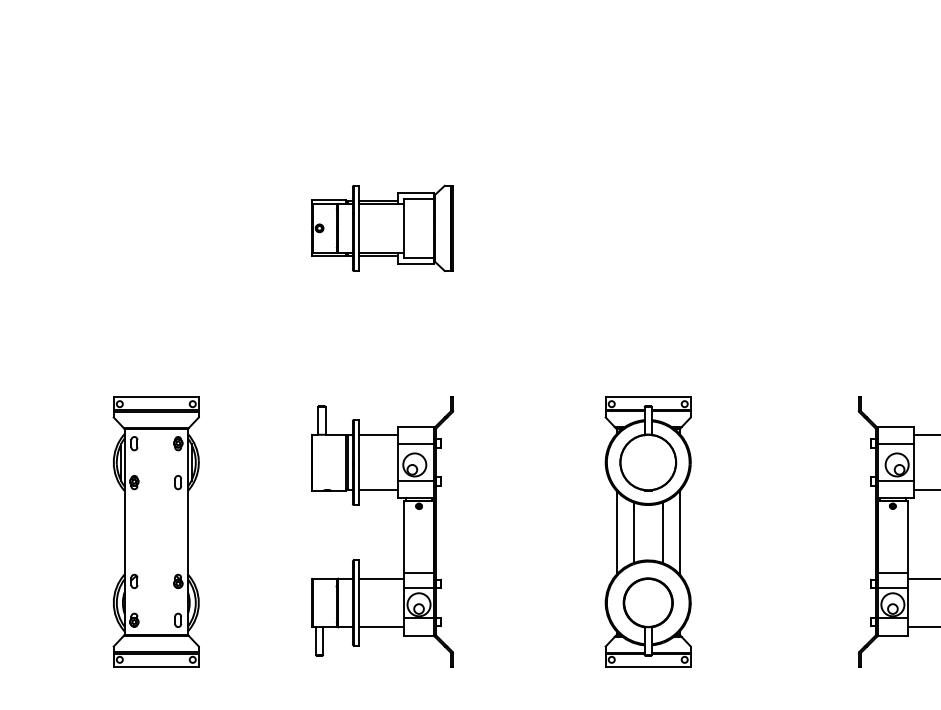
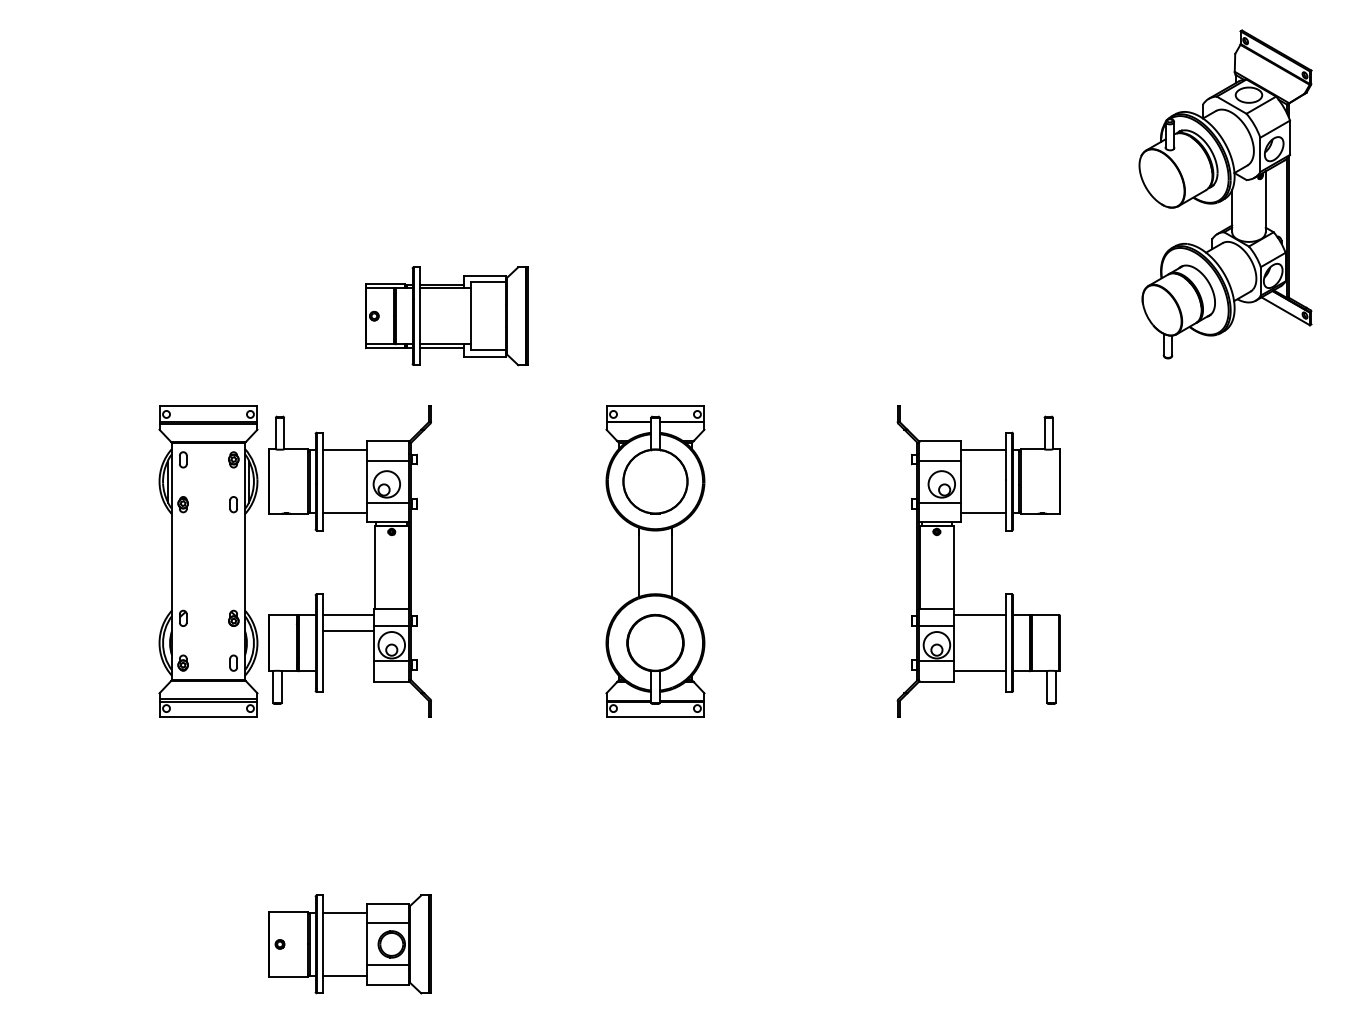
part: (382, 228) -> (446, 316), moved
part: (156, 531) -> (208, 561), moved
line: (616, 532) -> (619, 562), removed
line: (679, 532) -> (691, 562), removed
line: (381, 627) -> (348, 631), moved

